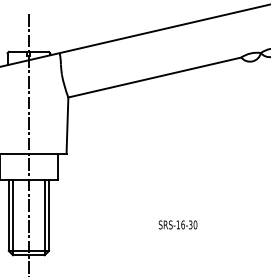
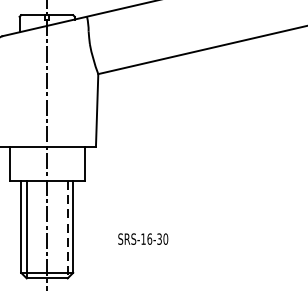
line: (44, 217) -> (67, 229), solid -> dashed
text: (177, 224) -> (142, 238), moved

